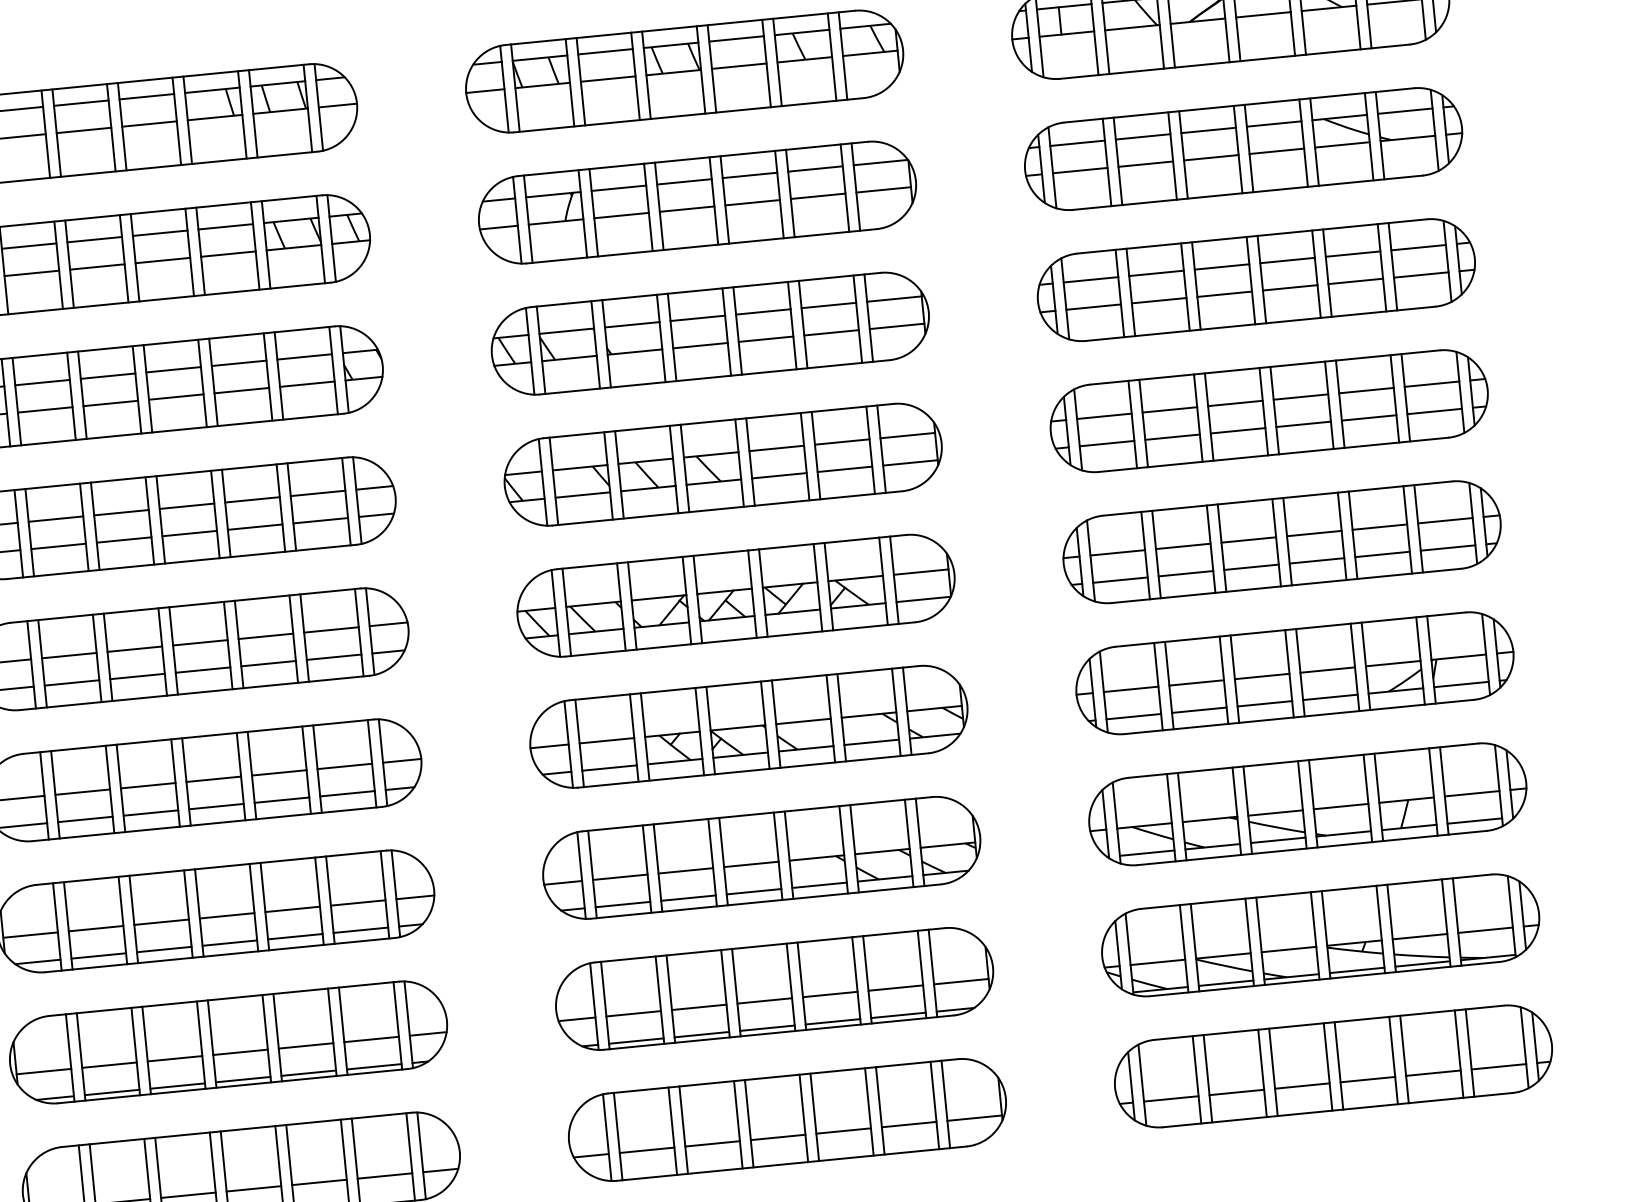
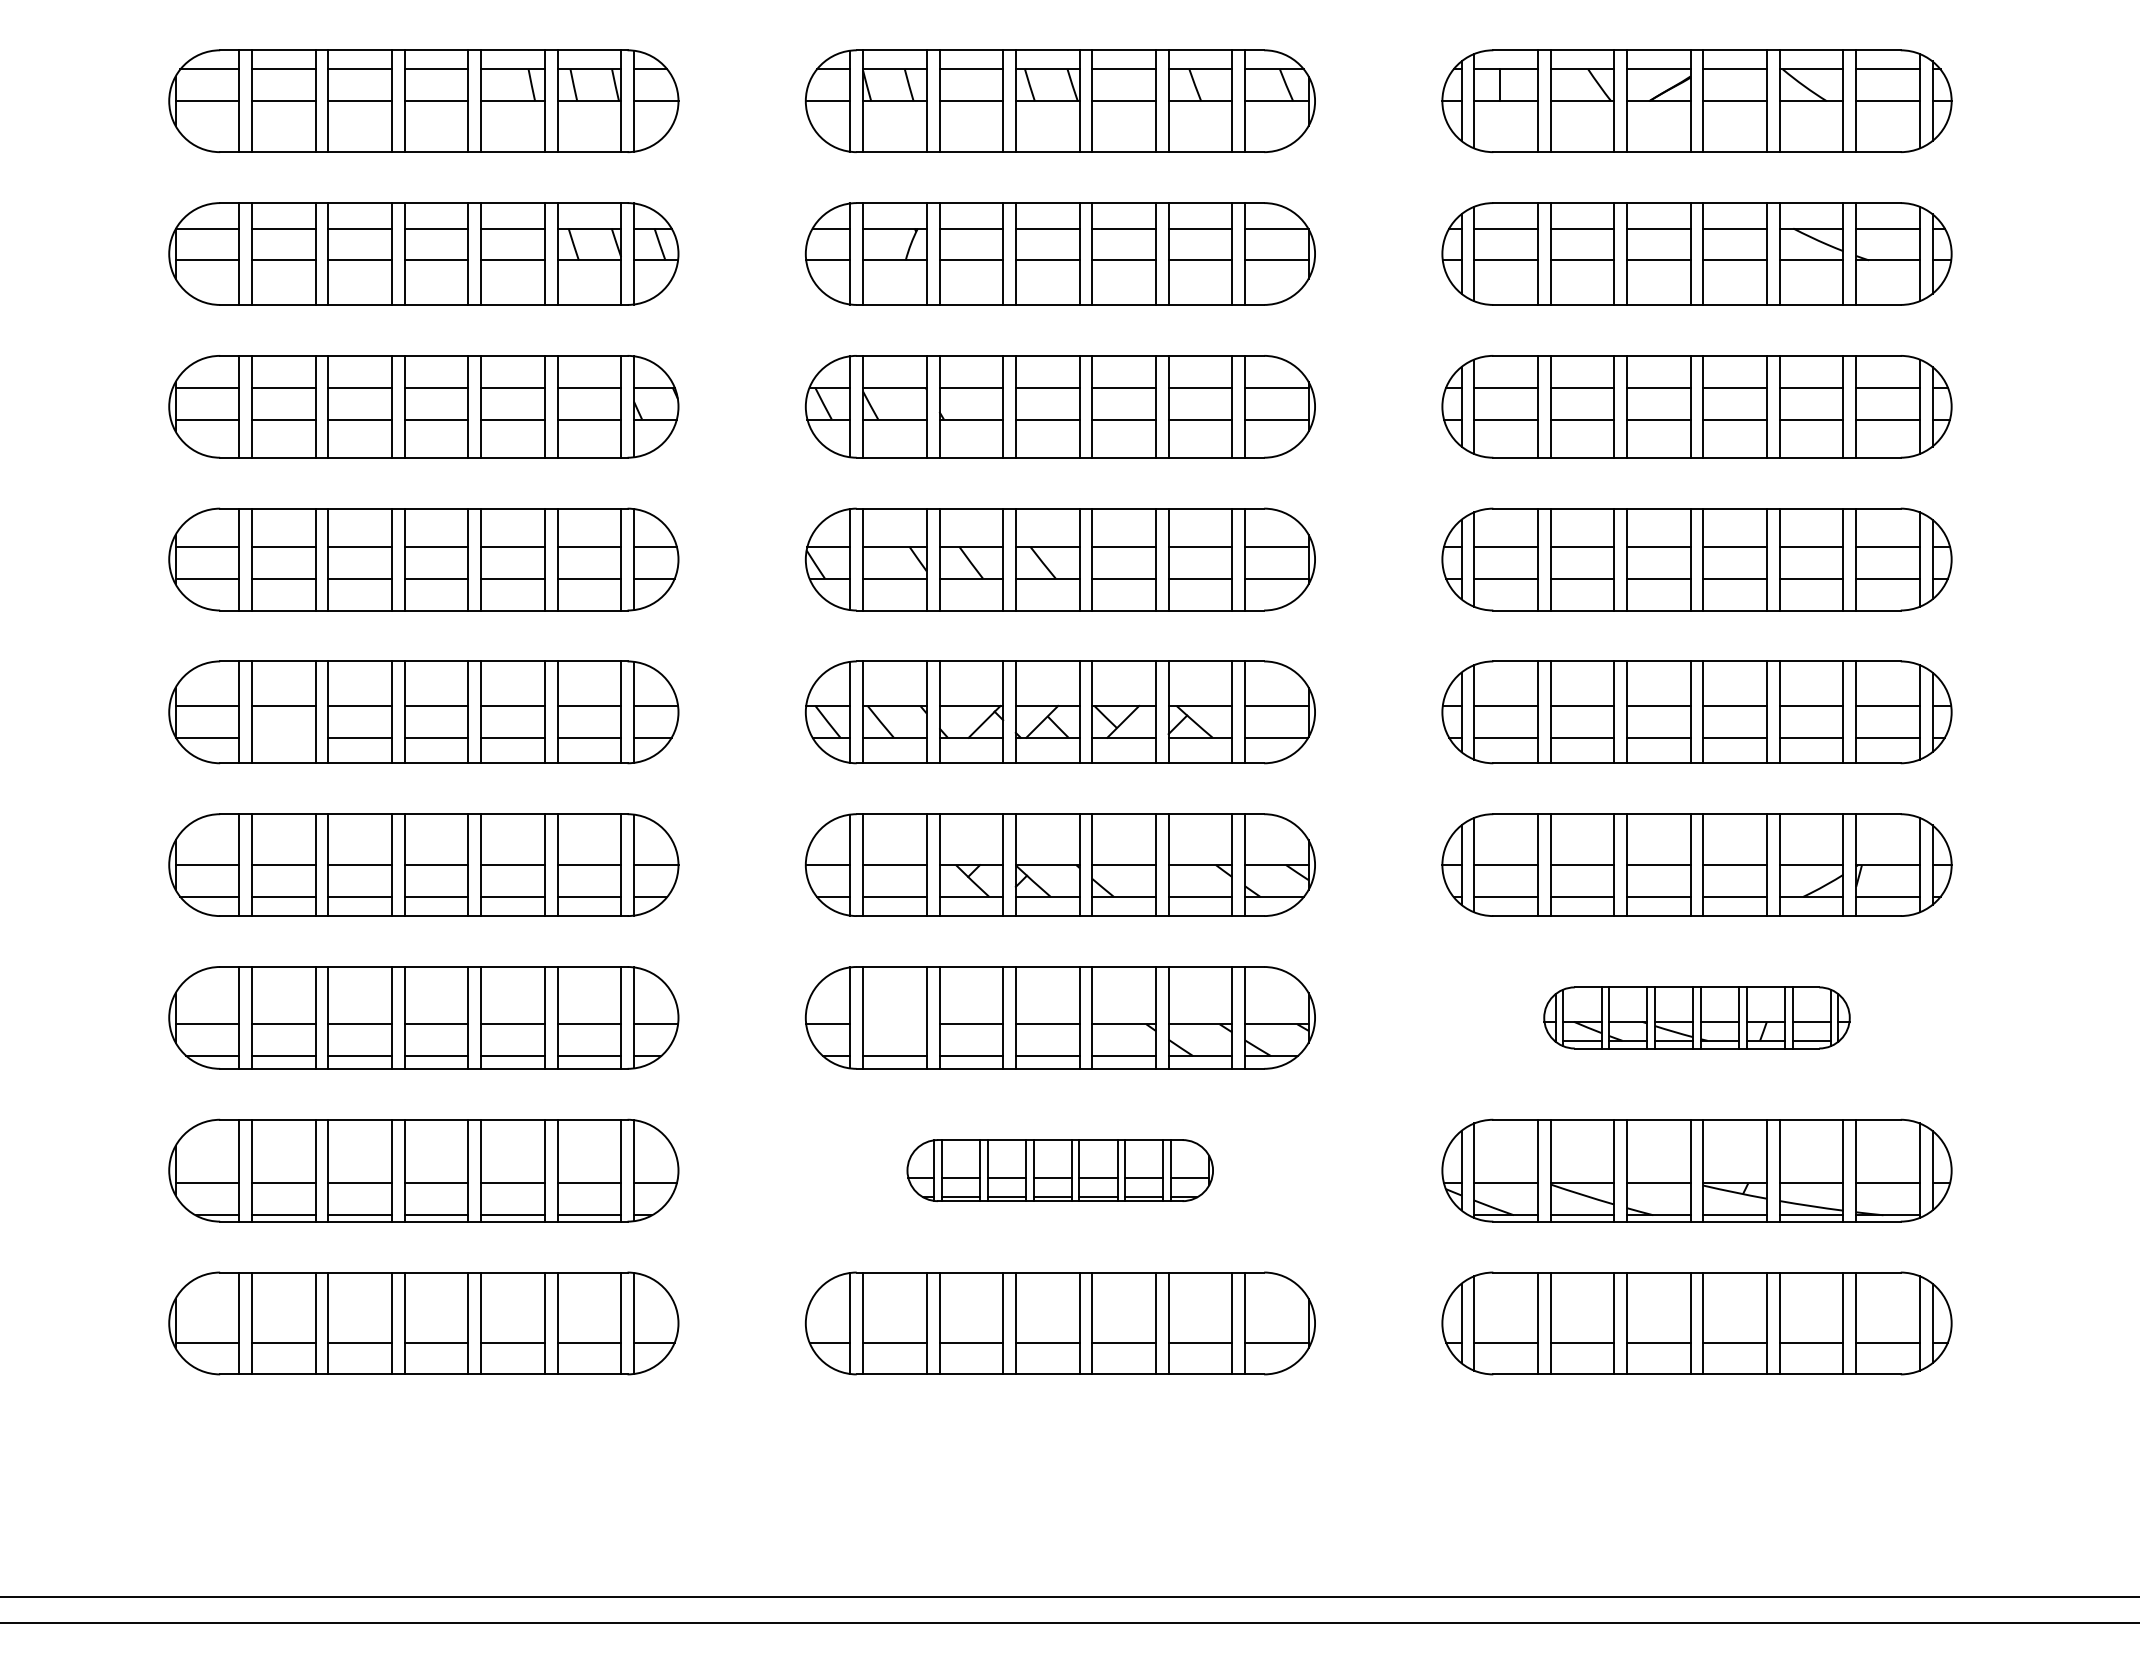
line: (71, 682) -> (283, 737), removed
part: (1307, 804) -> (1696, 1017), size x0.6
line: (619, 877) -> (894, 1024), removed
part: (773, 988) -> (1059, 1170), size x0.6

